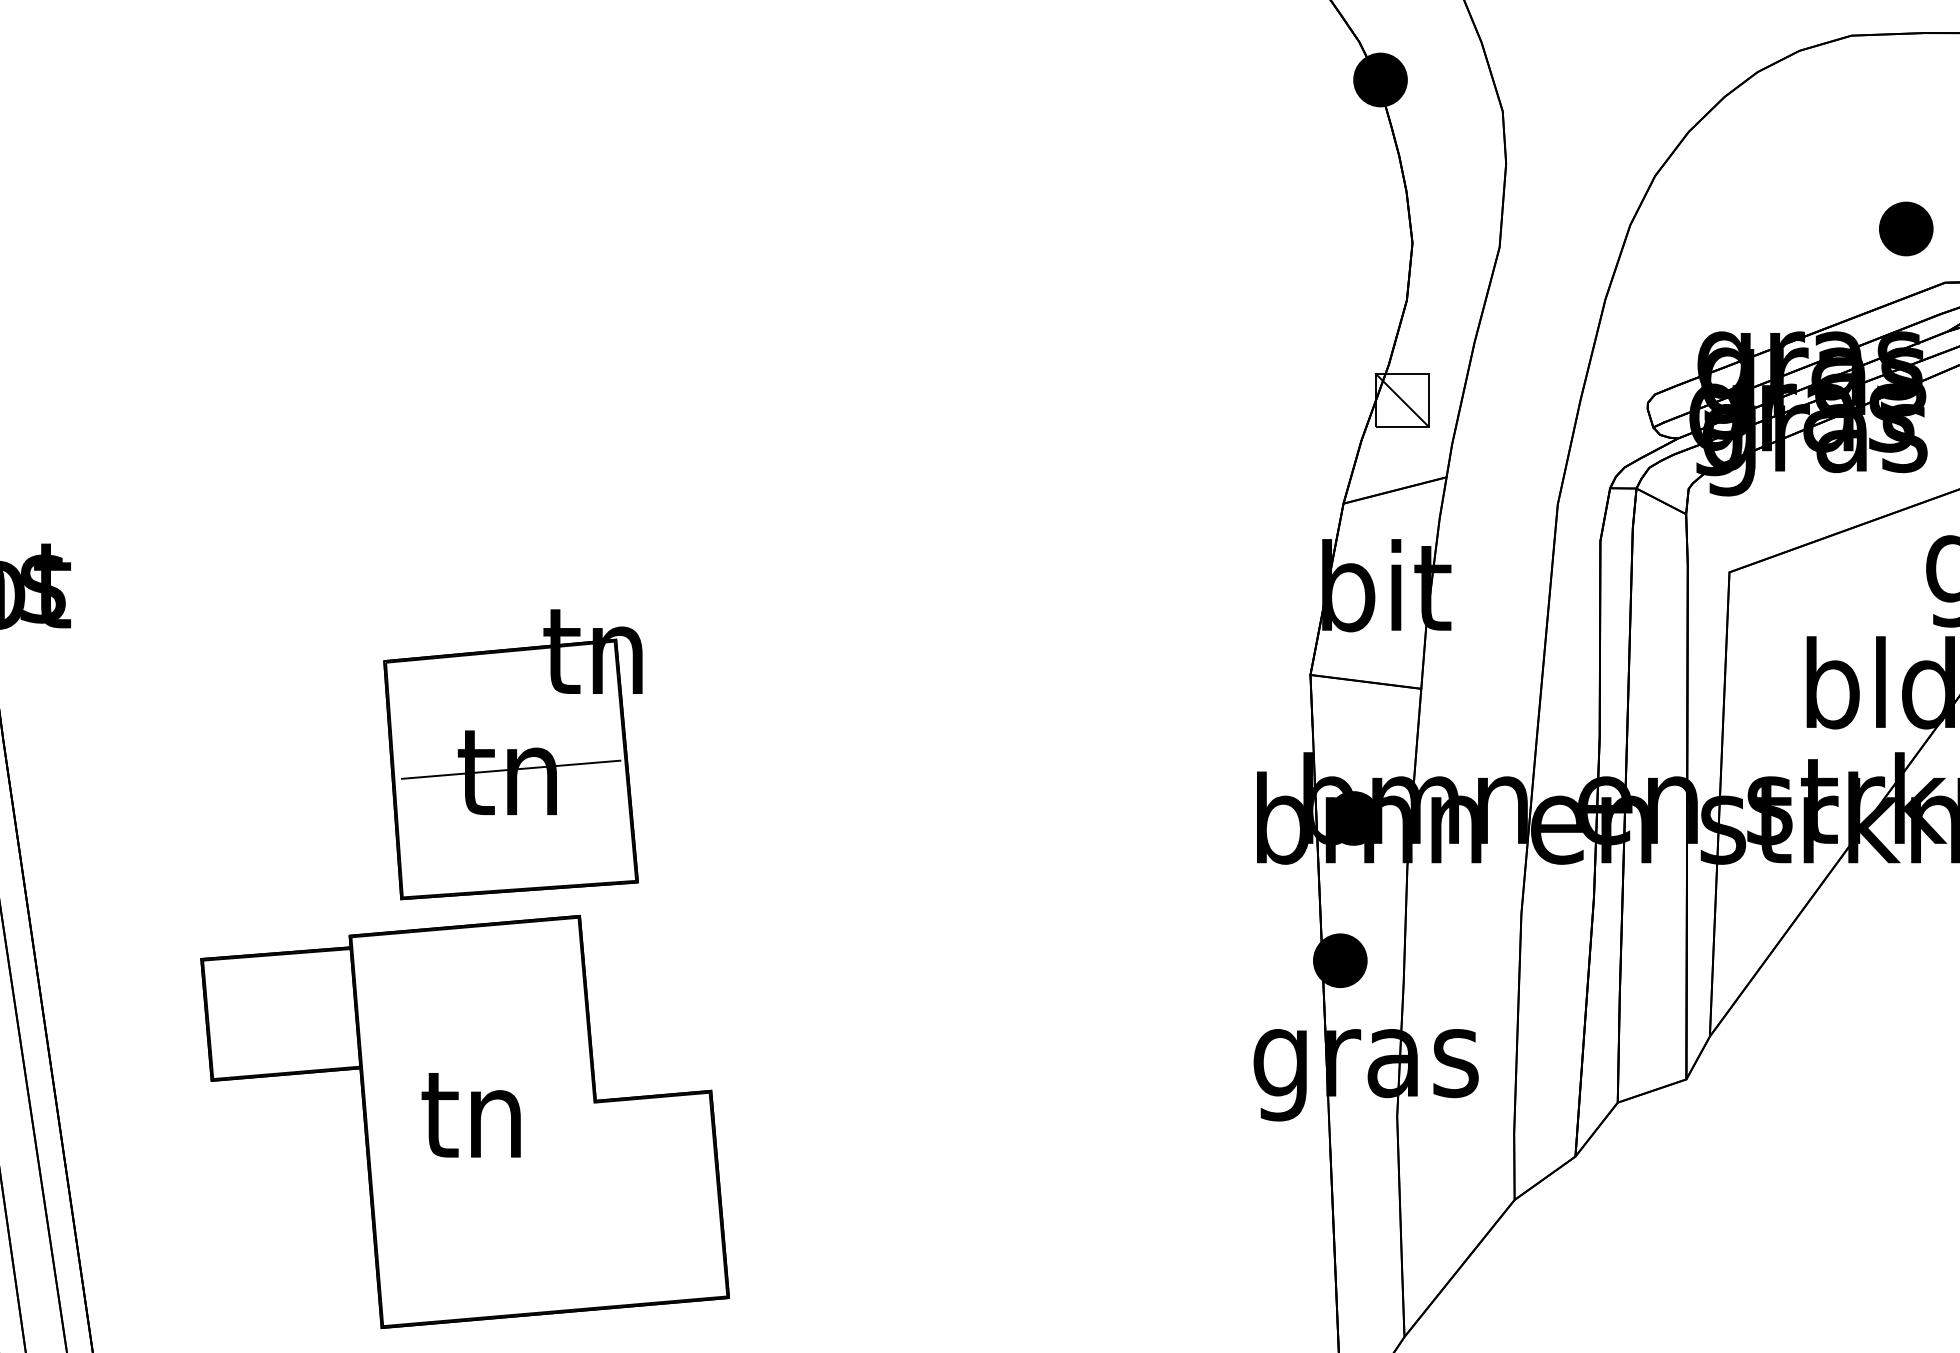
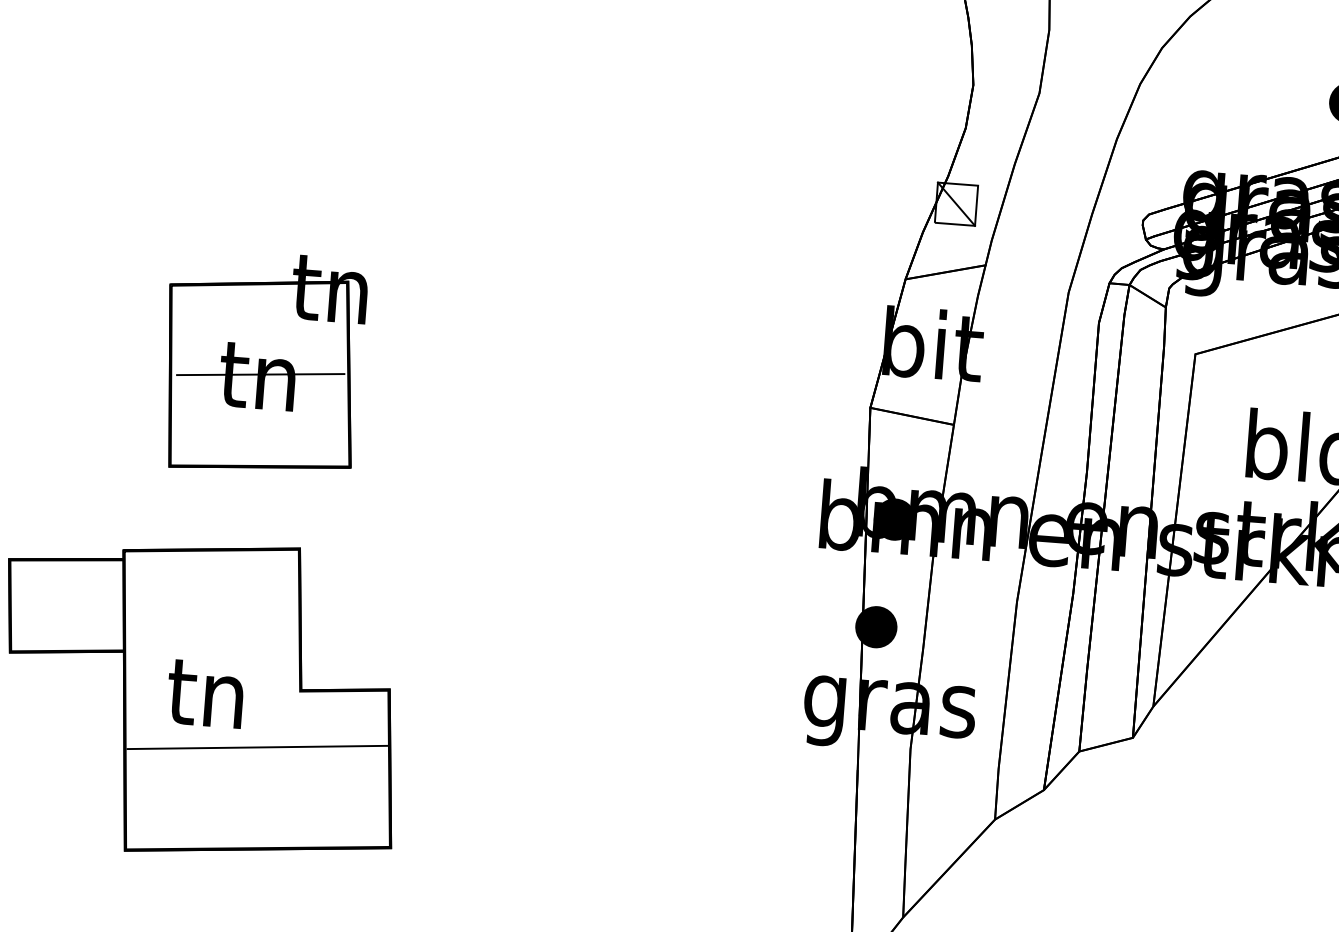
part: (512, 754) -> (262, 363), moved
line: (544, 1179) -> (257, 747), added

